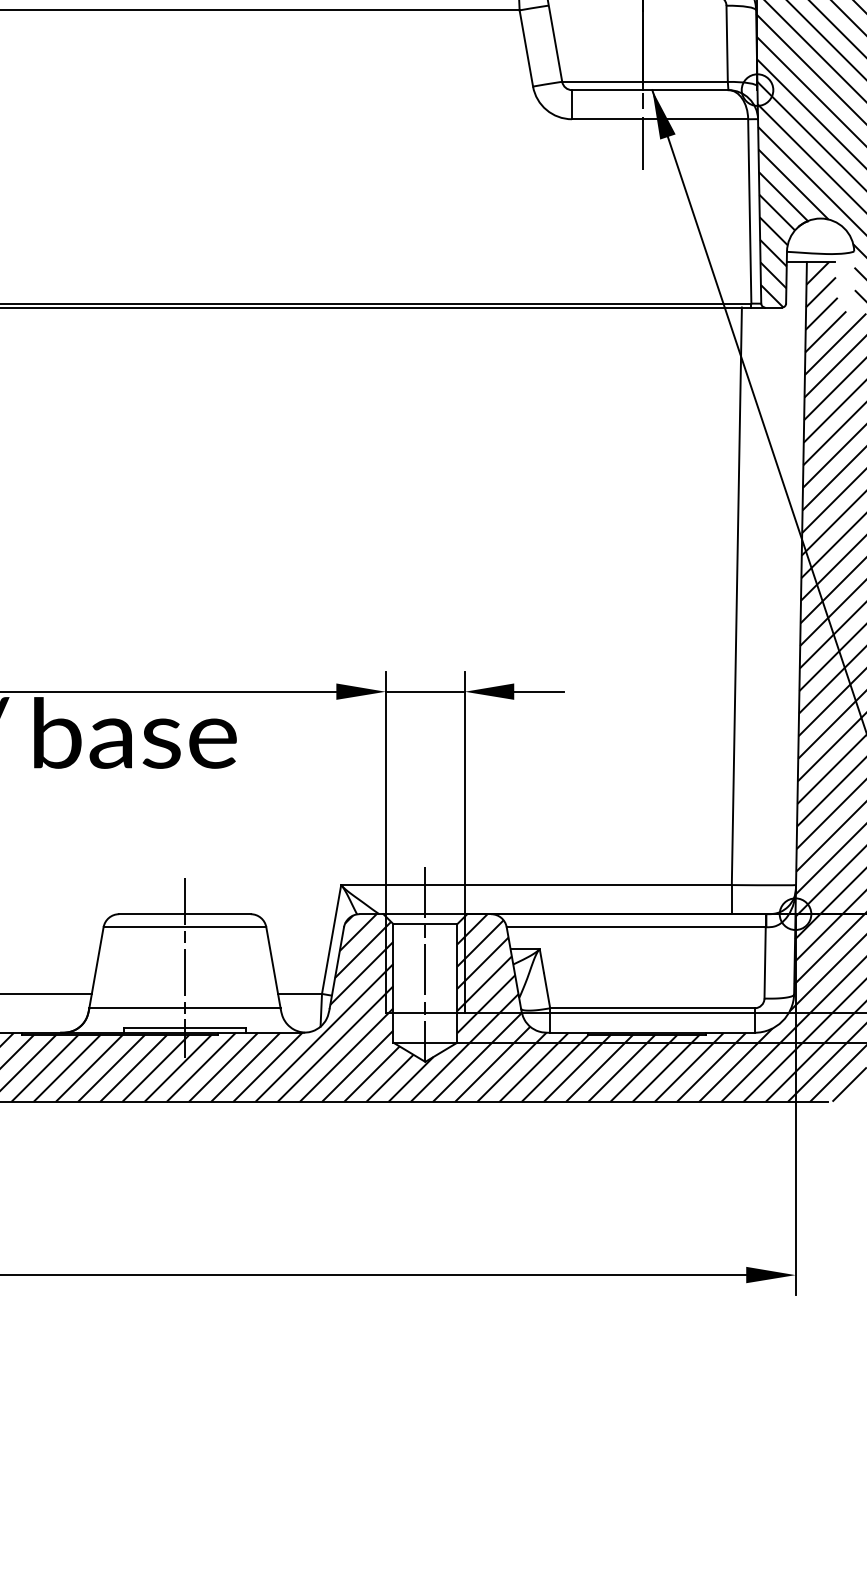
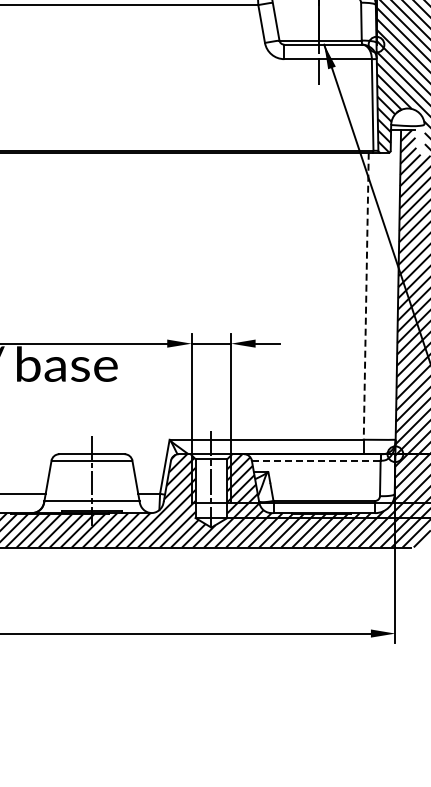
line: (737, 596) -> (366, 296), solid -> dashed
line: (636, 926) -> (316, 460), solid -> dashed

